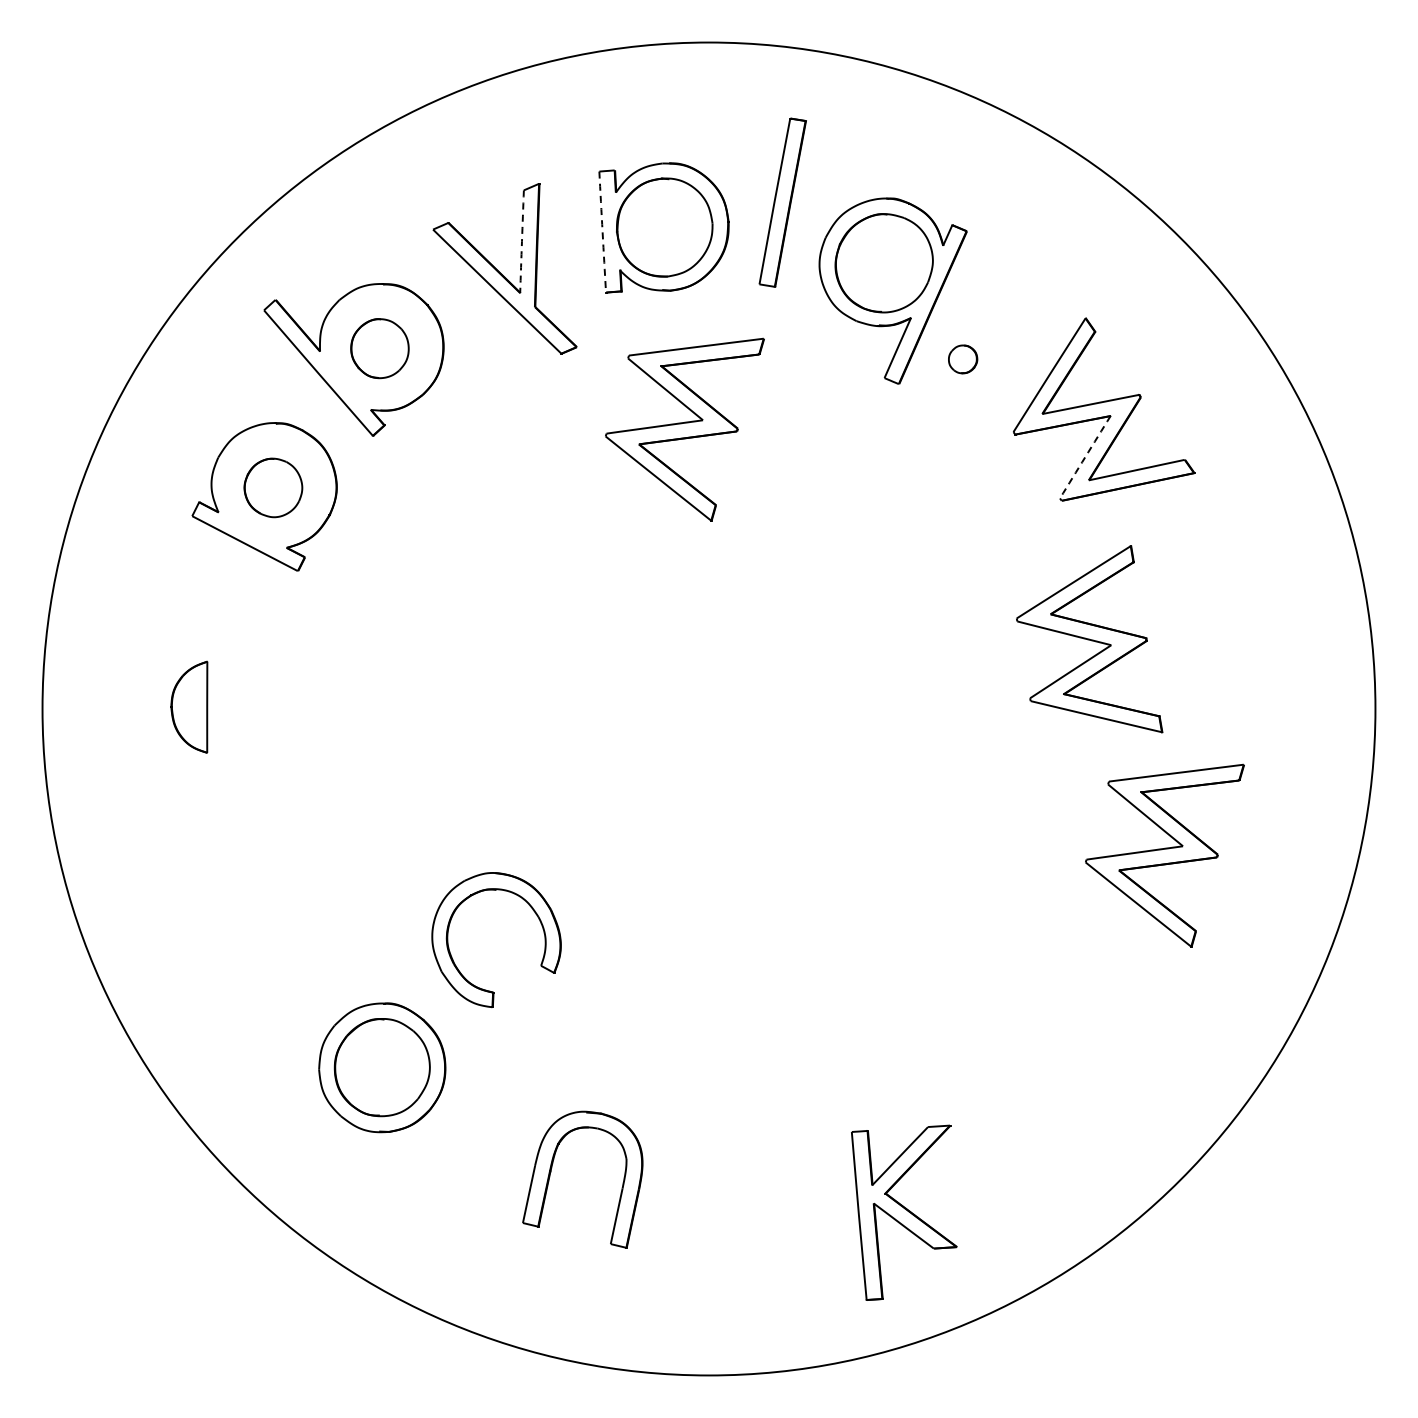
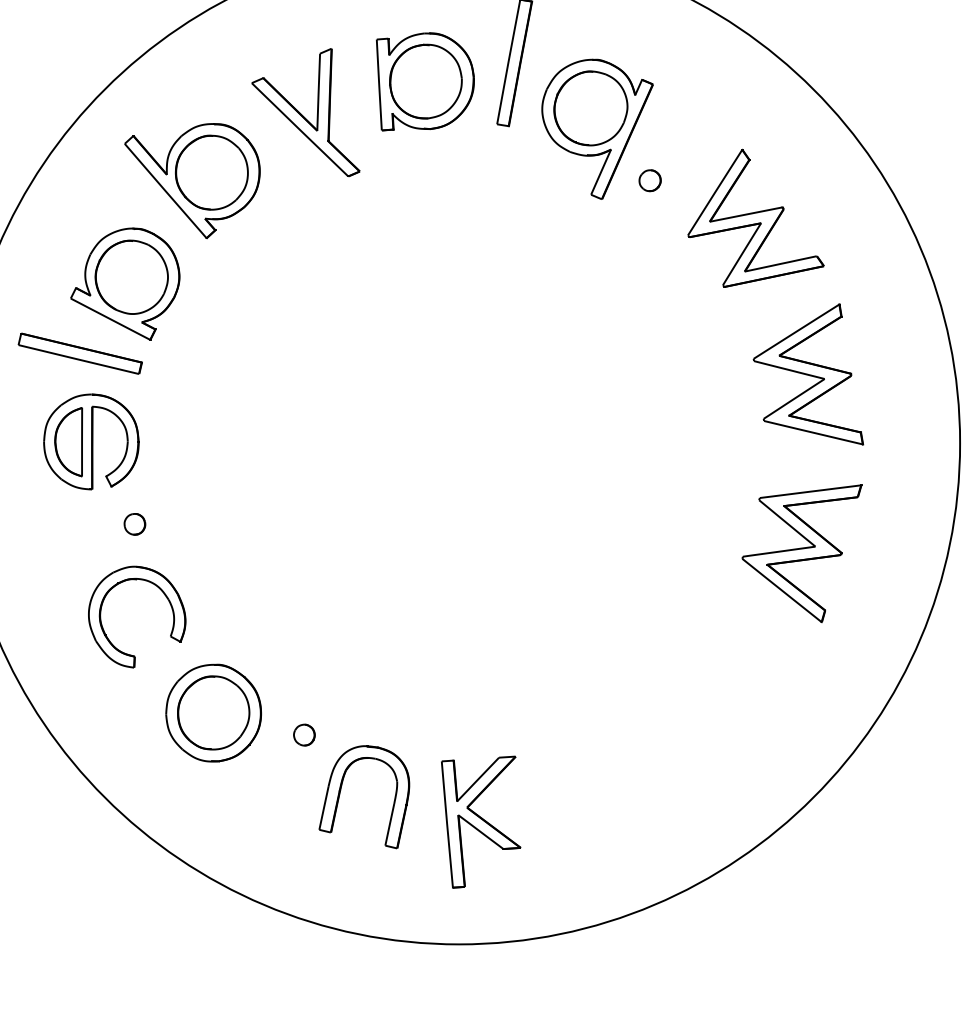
arc: (602, 232) -> (379, 85), dashed -> solid
arc: (521, 241) -> (318, 92), dashed -> solid
part: (379, 348) -> (211, 172), size x1.67
part: (684, 429) -> (440, 233), removed
arc: (1085, 457) -> (742, 254), dashed -> solid
part: (273, 487) -> (131, 276), size x1.67
part: (204, 589) -> (80, 353), added
part: (1089, 639) -> (808, 374), moved
part: (219, 706) -> (91, 441), added
part: (277, 816) -> (134, 524), added
part: (452, 956) -> (104, 629), moved
part: (502, 1096) -> (304, 734), added
part: (904, 1212) -> (481, 821), moved

